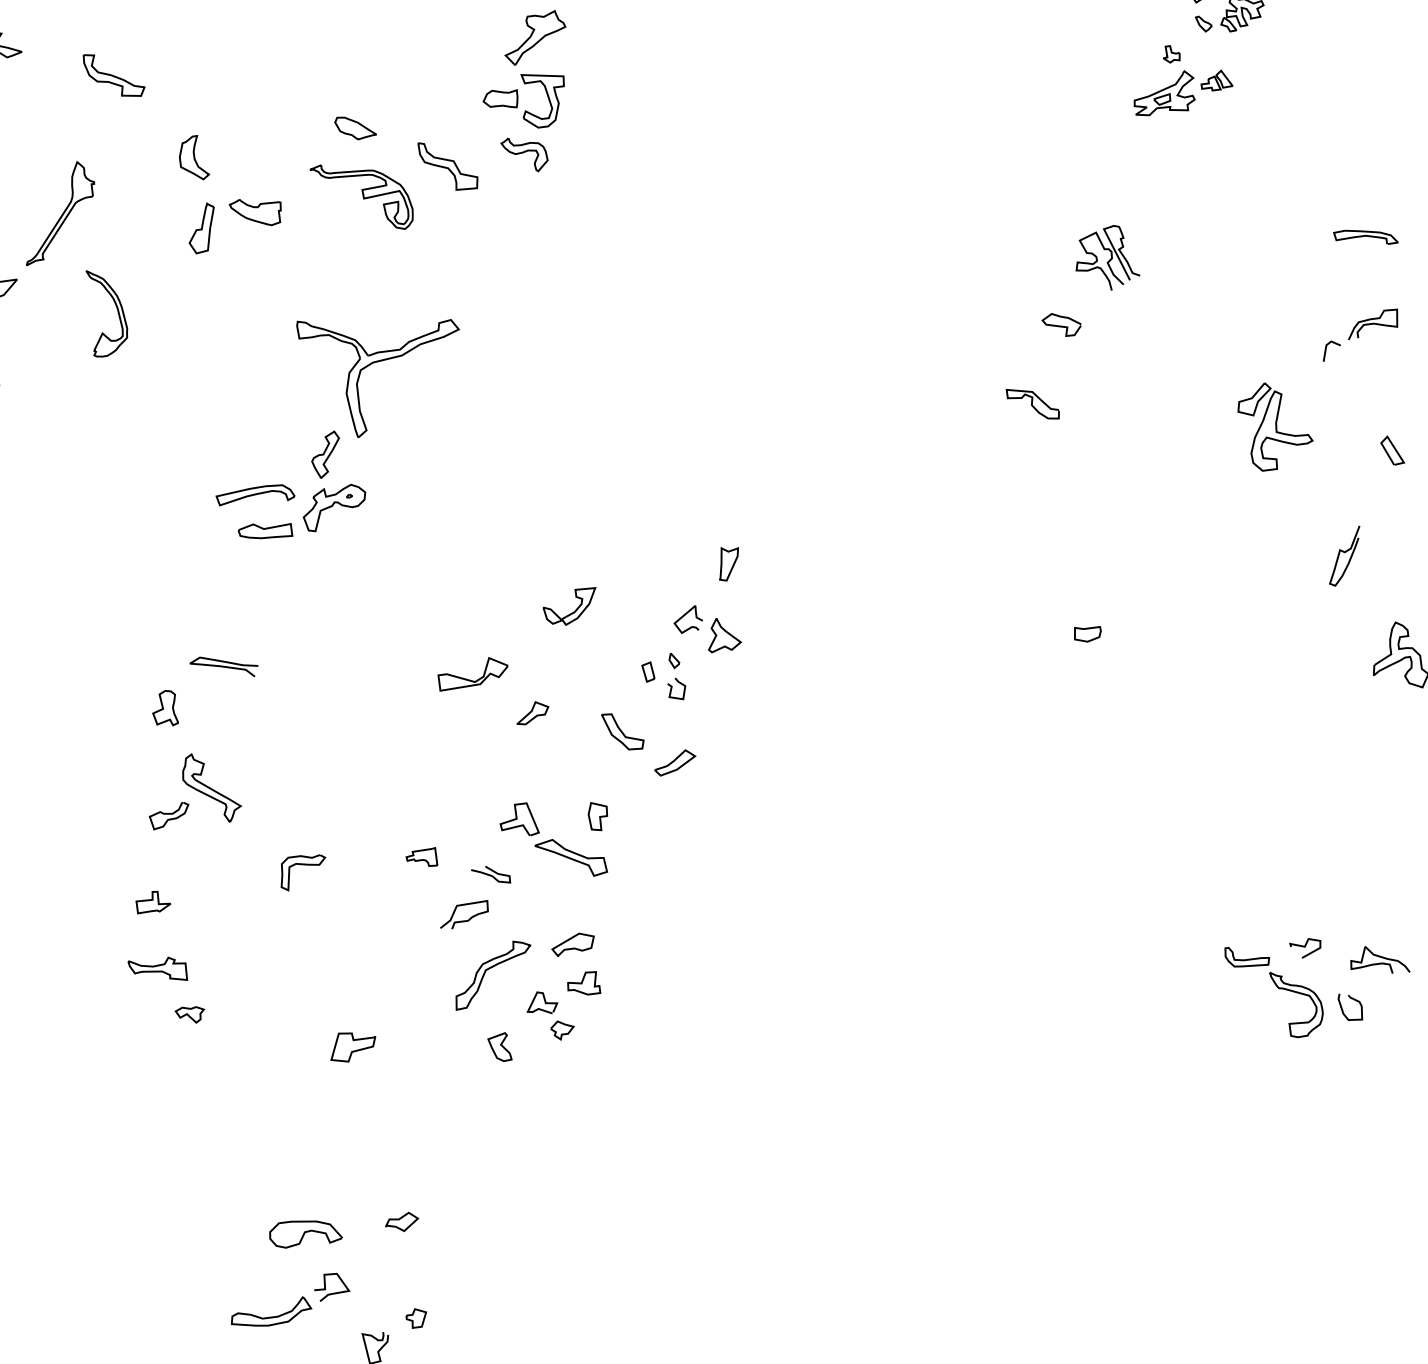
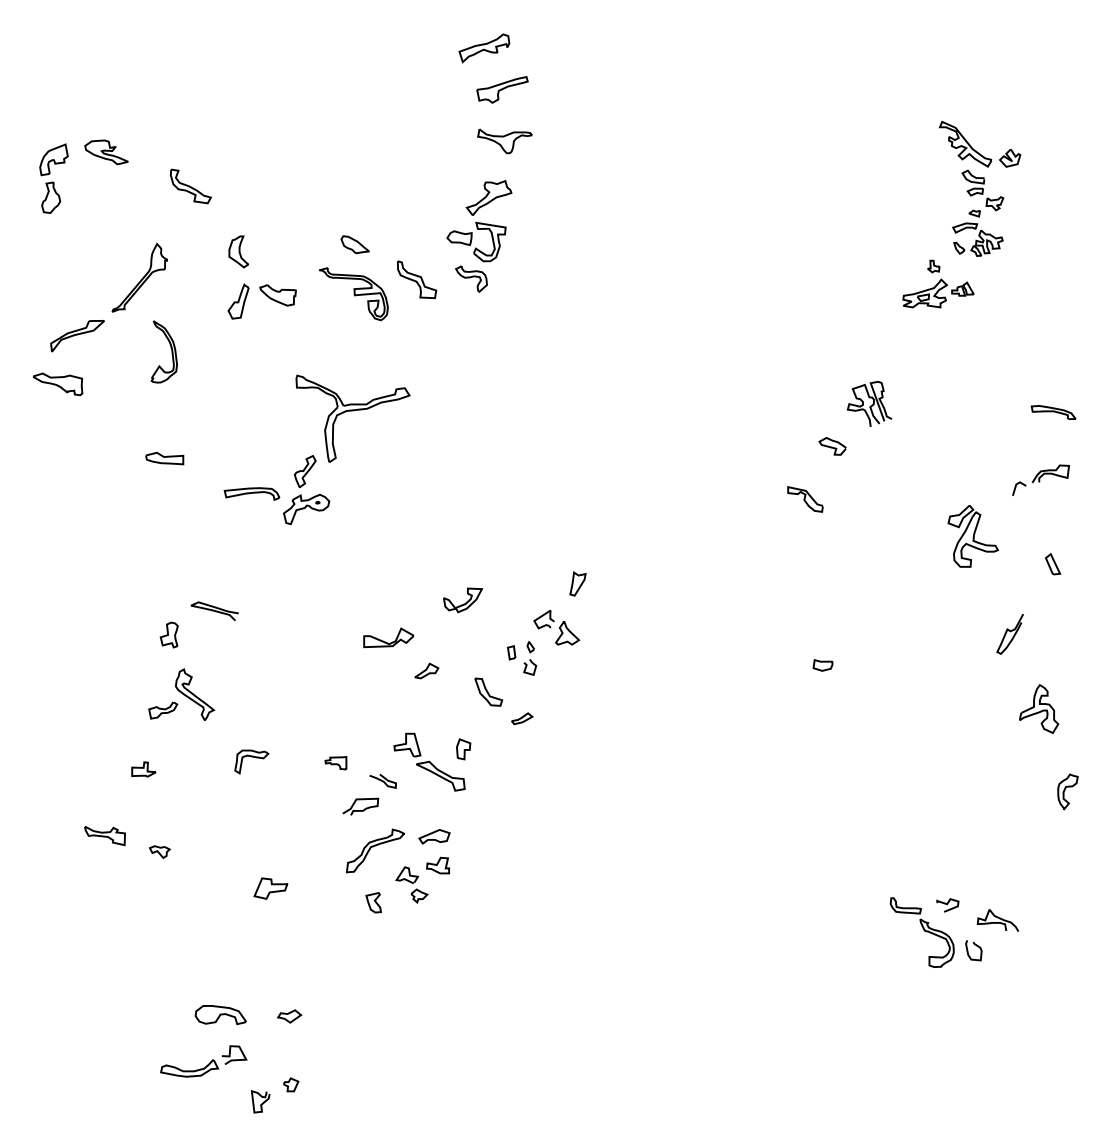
curve: (264, 529) -> (164, 457), moved
part: (674, 762) -> (521, 718), size x0.7
curve: (157, 971) -> (104, 836), moved

